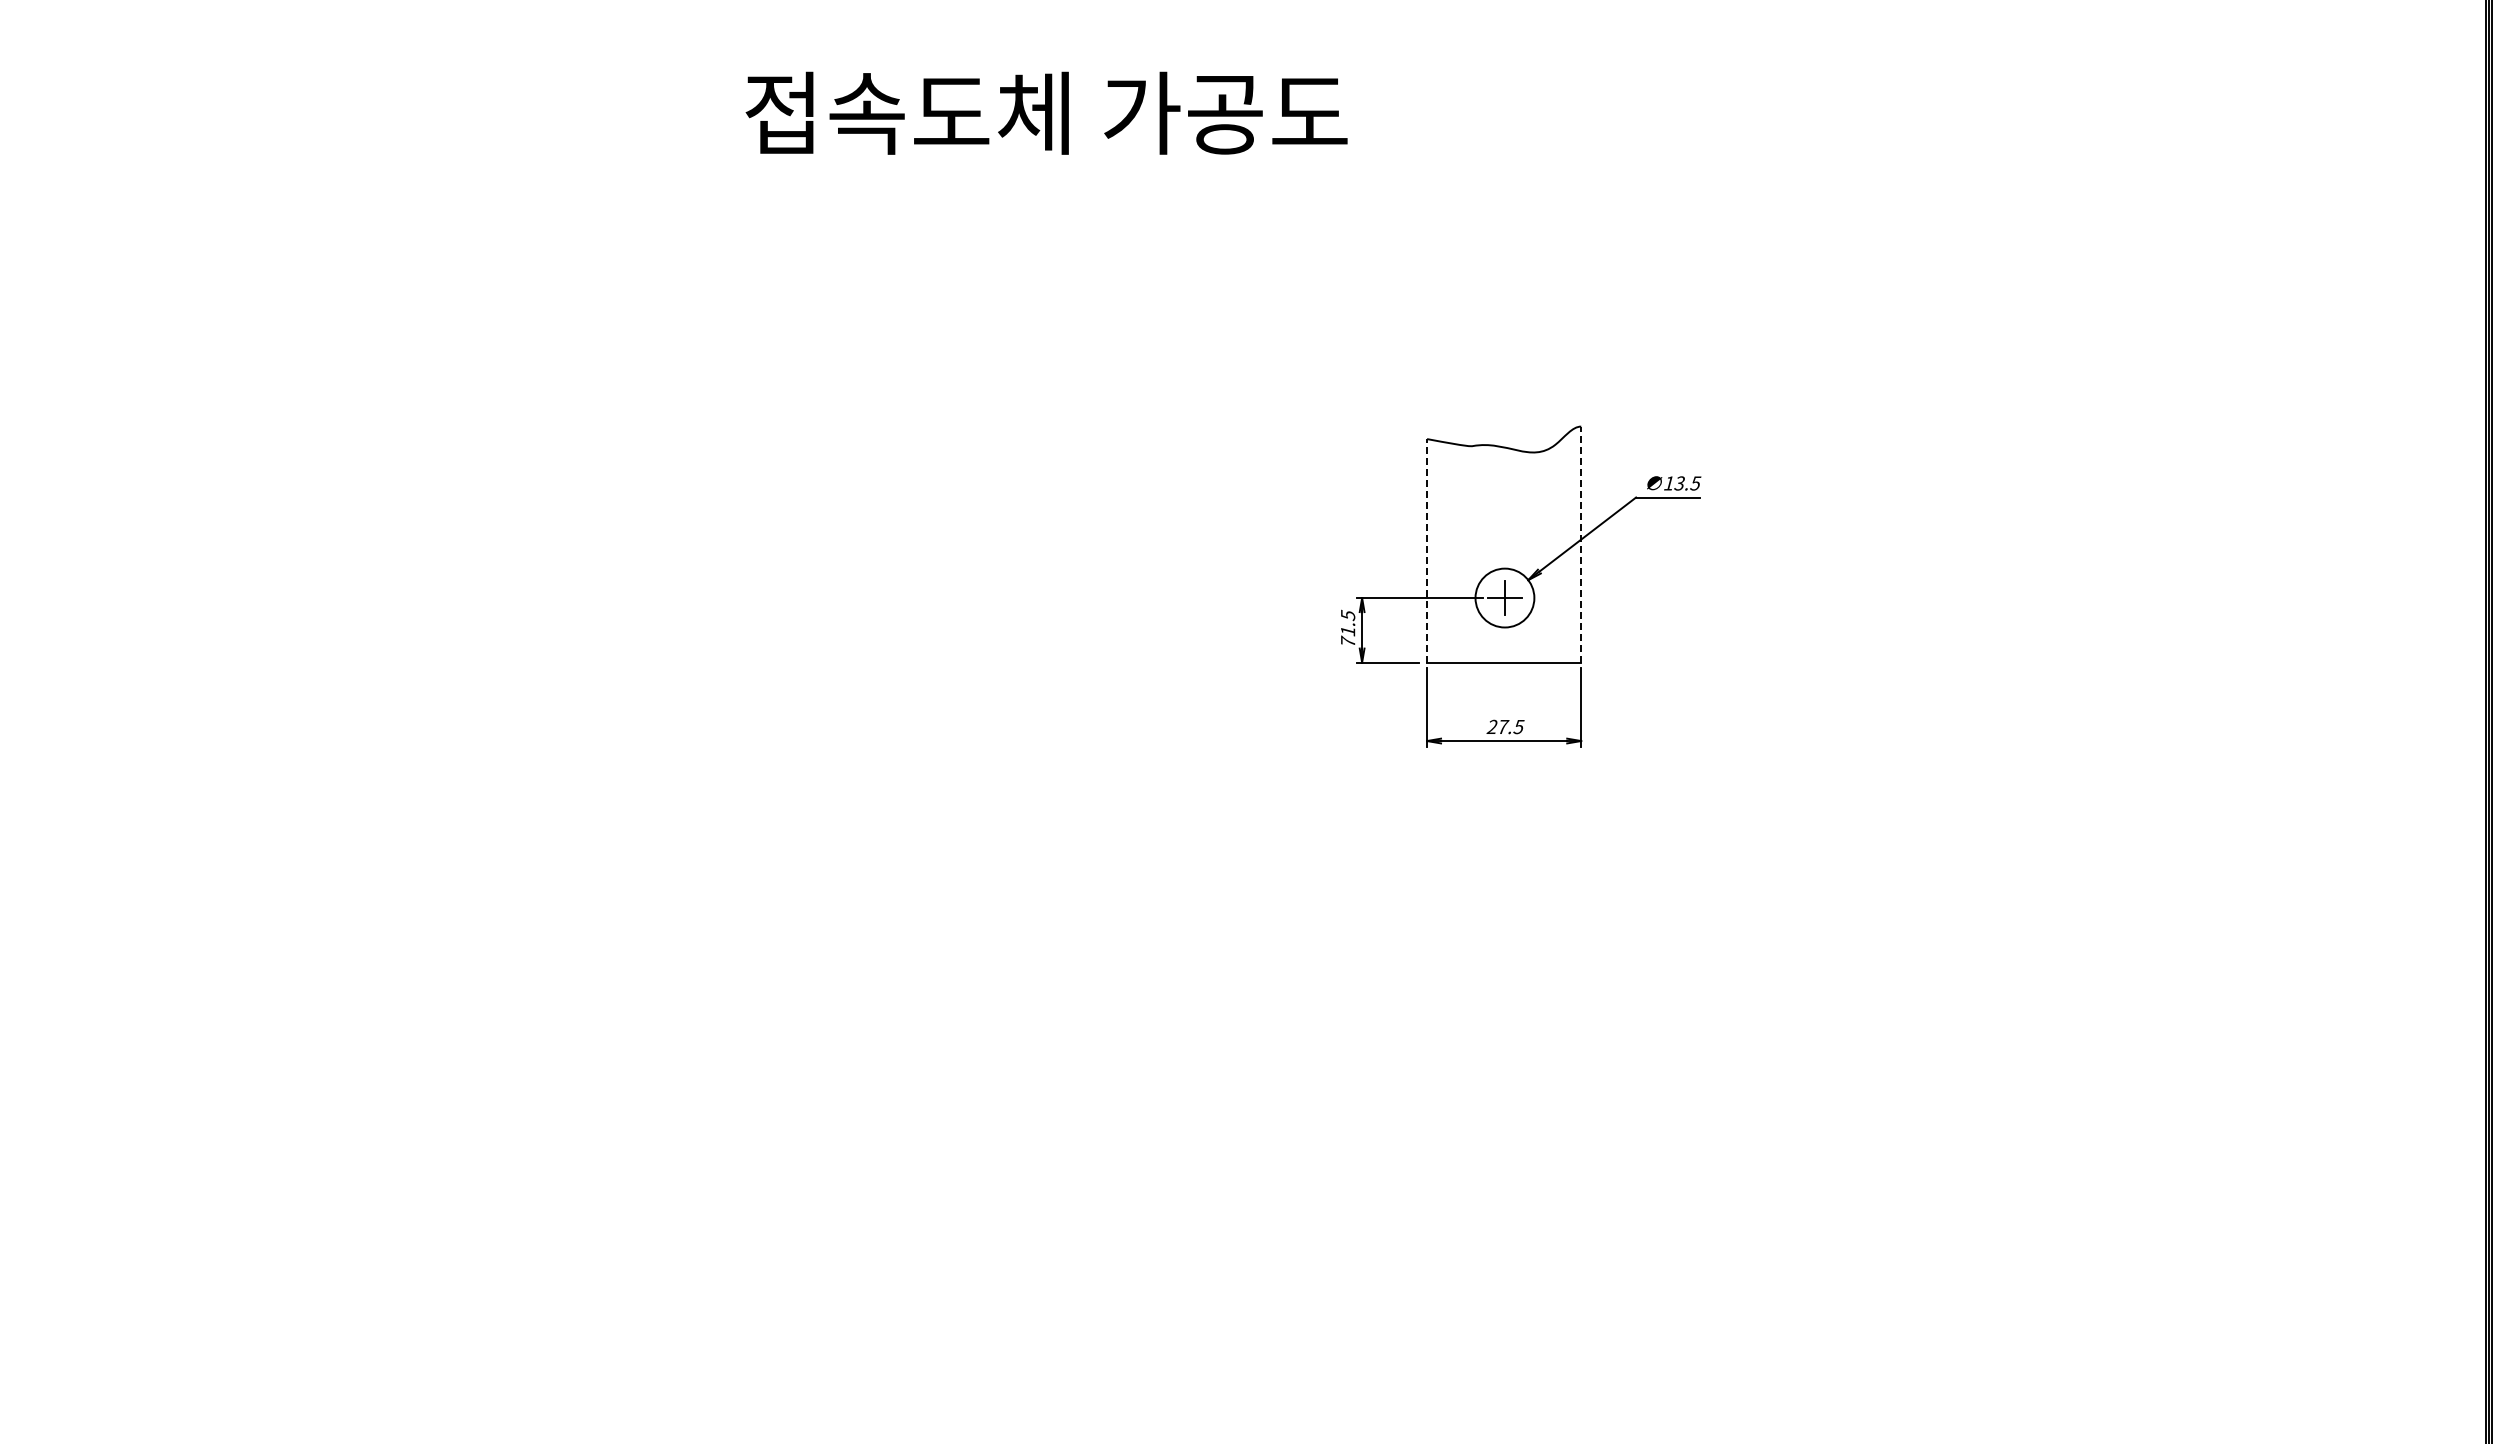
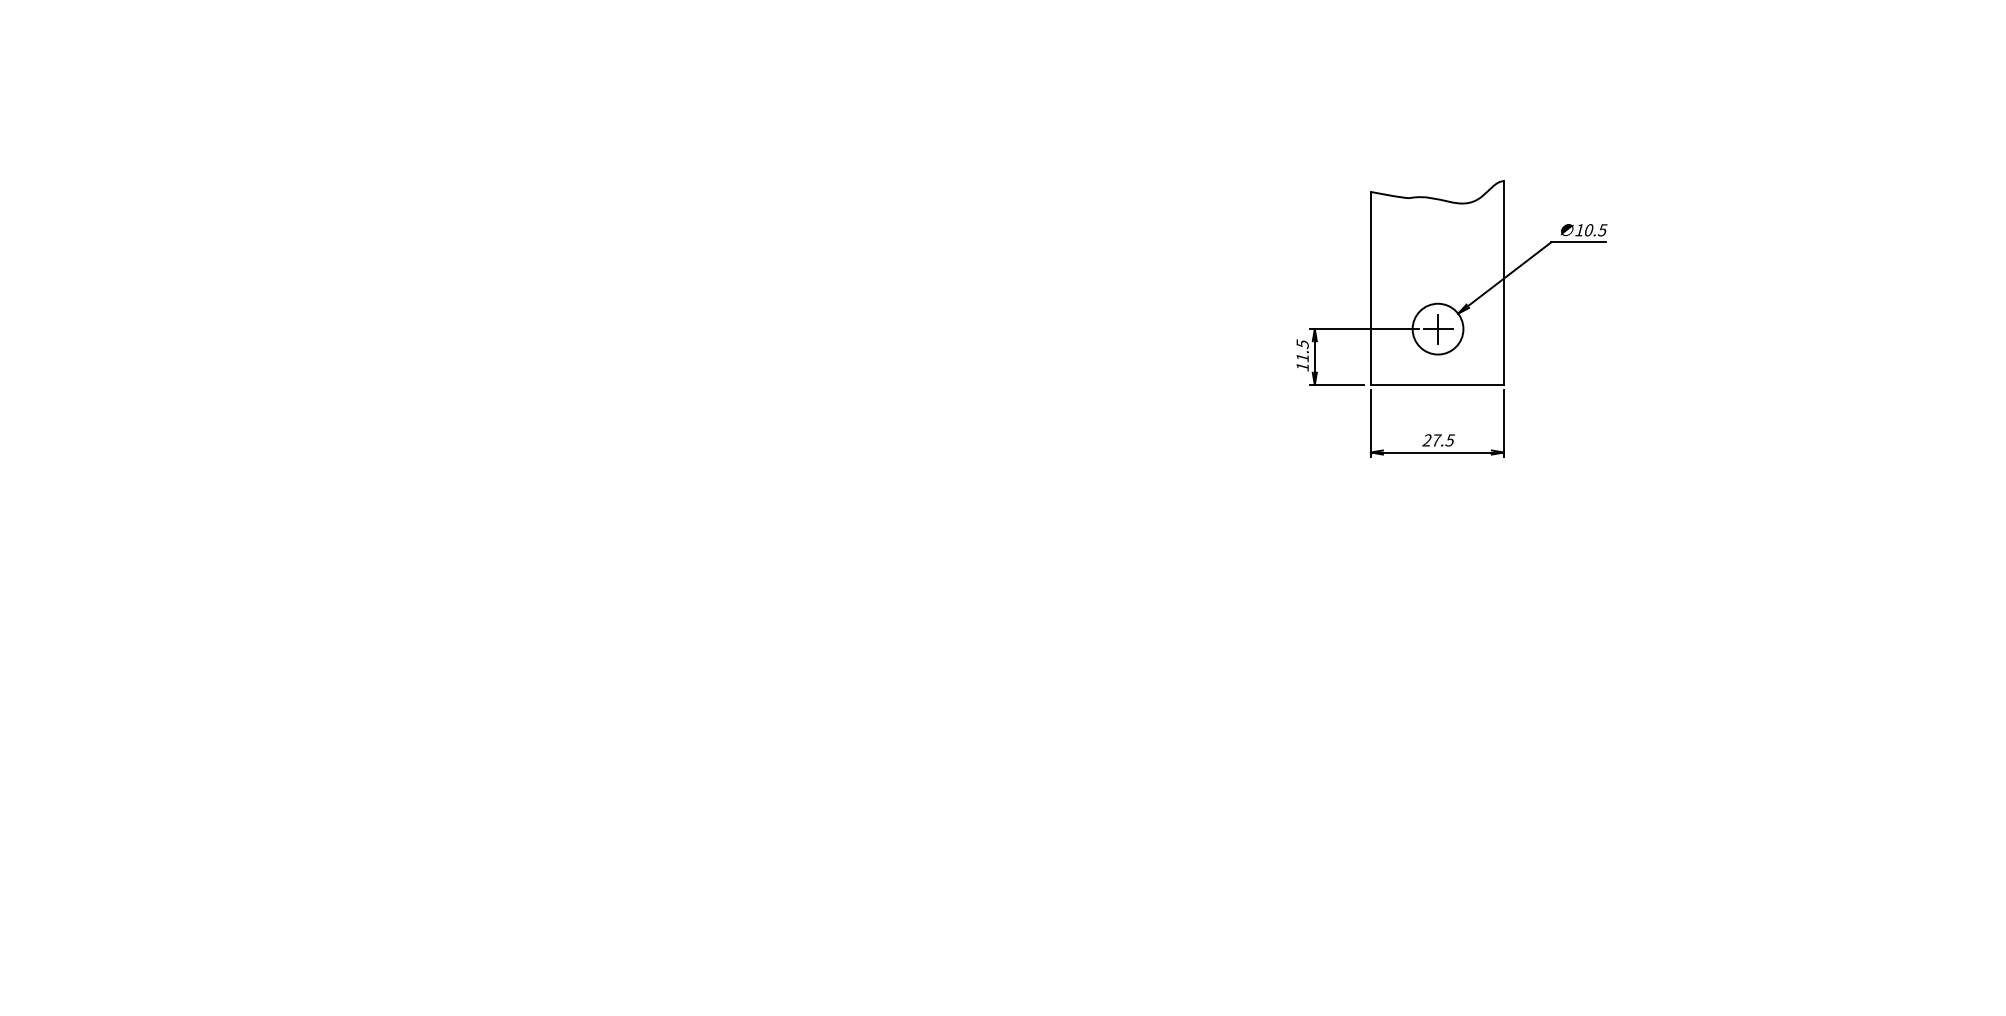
text: (1679, 483) -> (1588, 230), 13.5 -> 10.5
line: (1581, 544) -> (1504, 282), dashed -> solid
line: (1427, 550) -> (1371, 288), dashed -> solid
text: (1348, 640) -> (1303, 365), 71.5 -> 11.5

